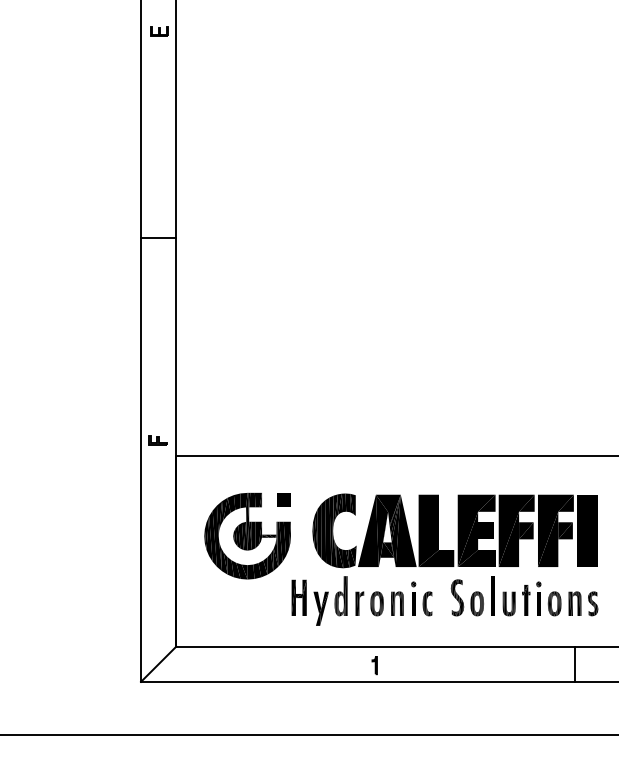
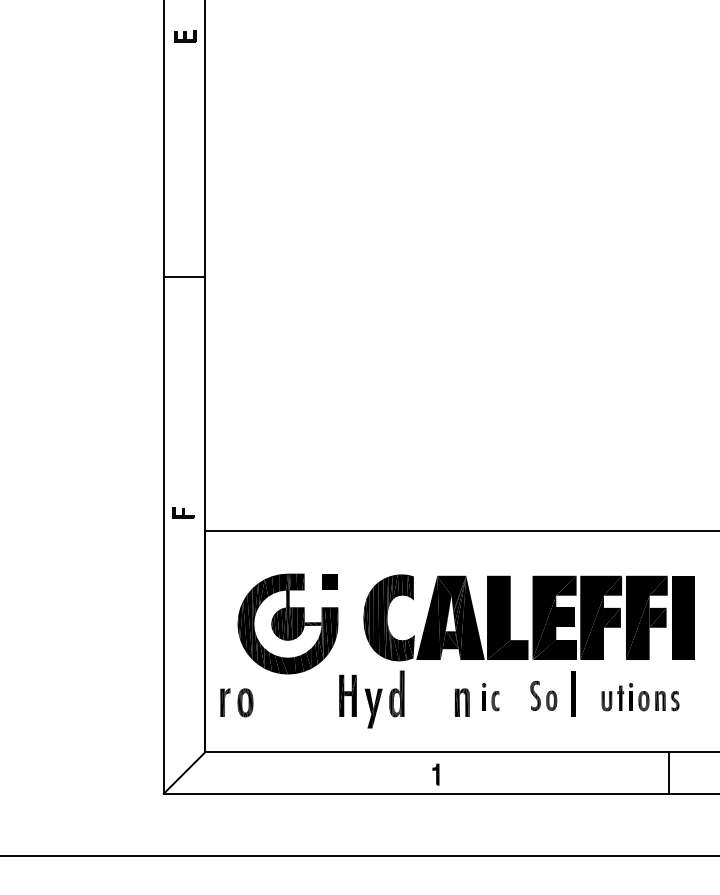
part: (466, 597) -> (542, 695), size x0.7
part: (421, 598) -> (490, 696), size x0.7
part: (550, 598) -> (640, 696), size x0.7
part: (369, 603) -> (236, 702), moved

